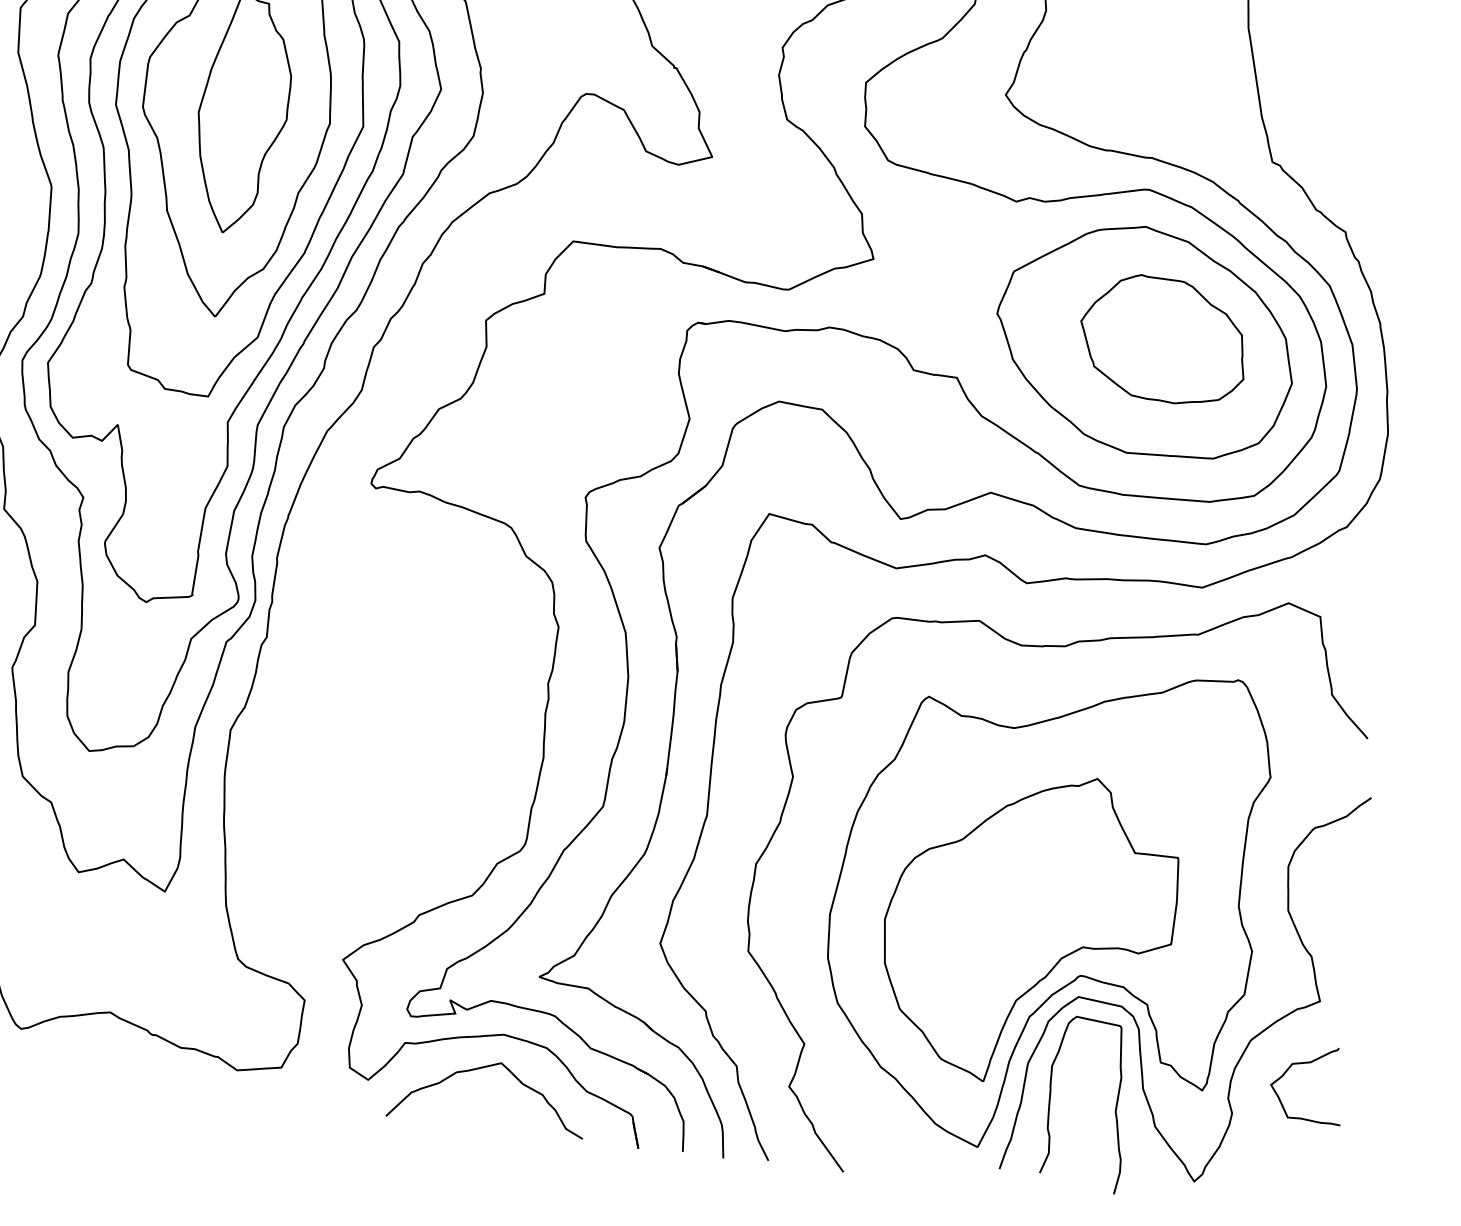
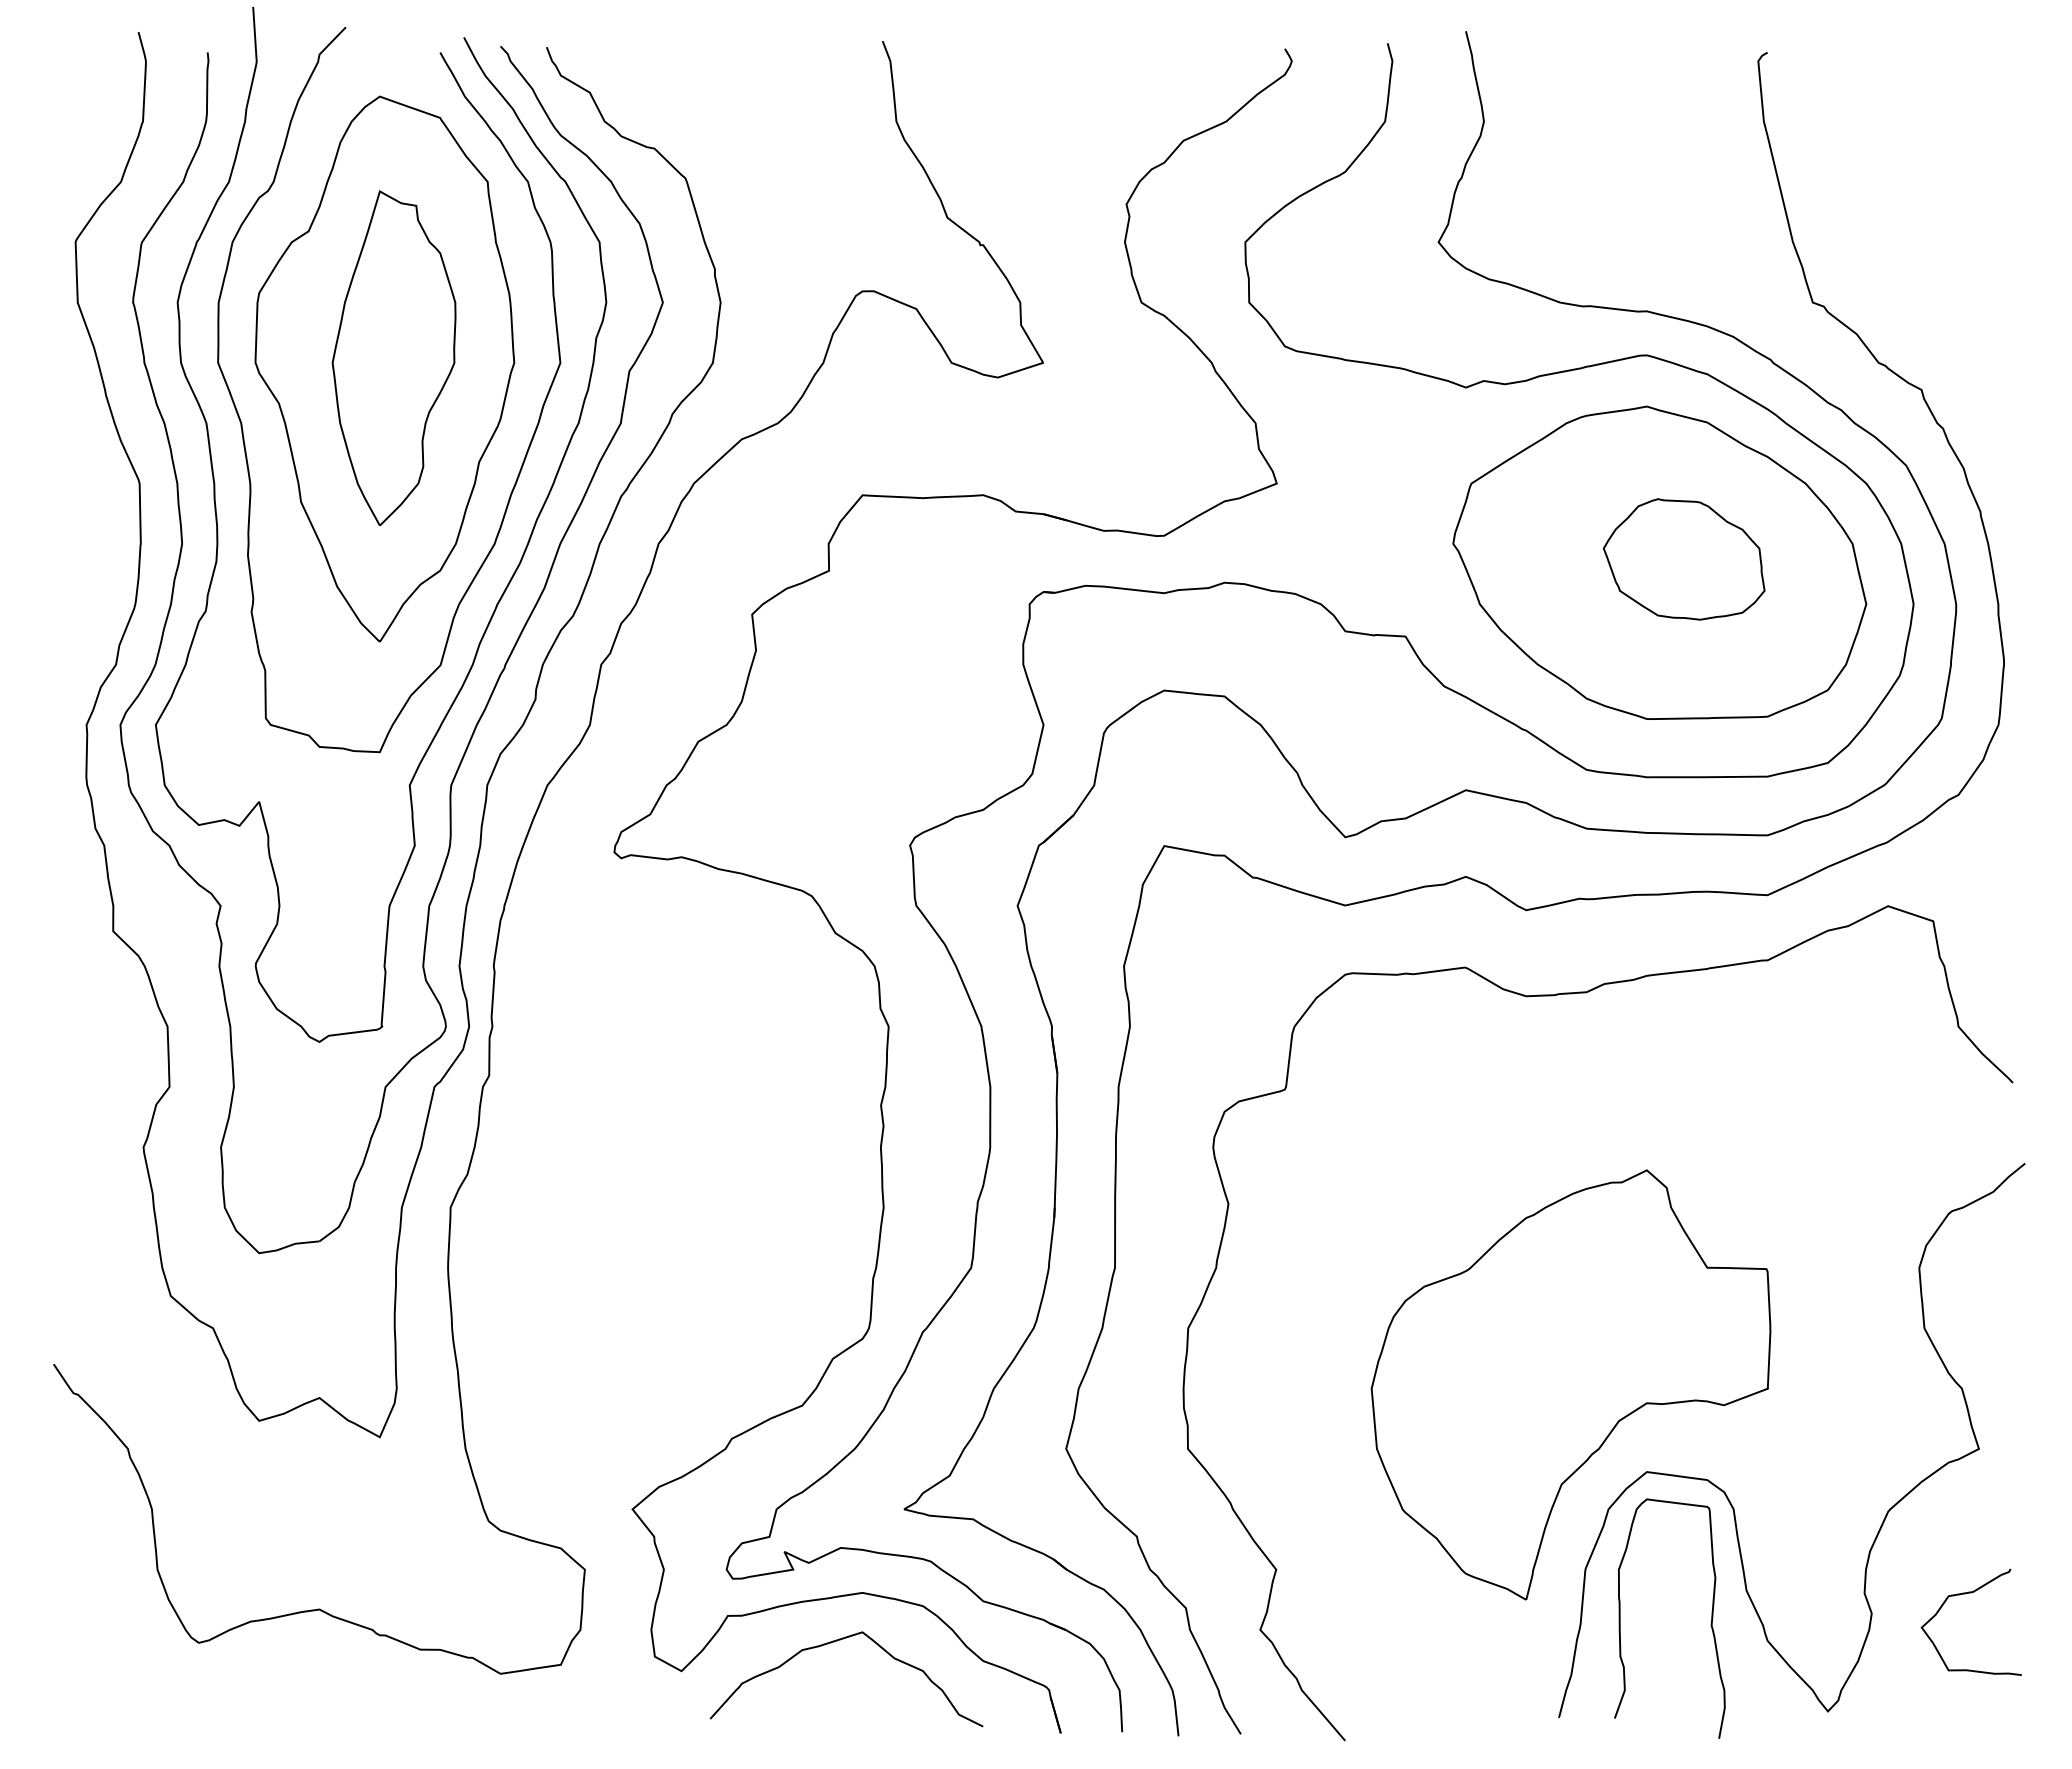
part: (1162, 339) -> (1683, 559), size x0.7
part: (1044, 908) -> (1589, 1354), removed
curve: (1304, 1063) -> (1965, 1594), moved

